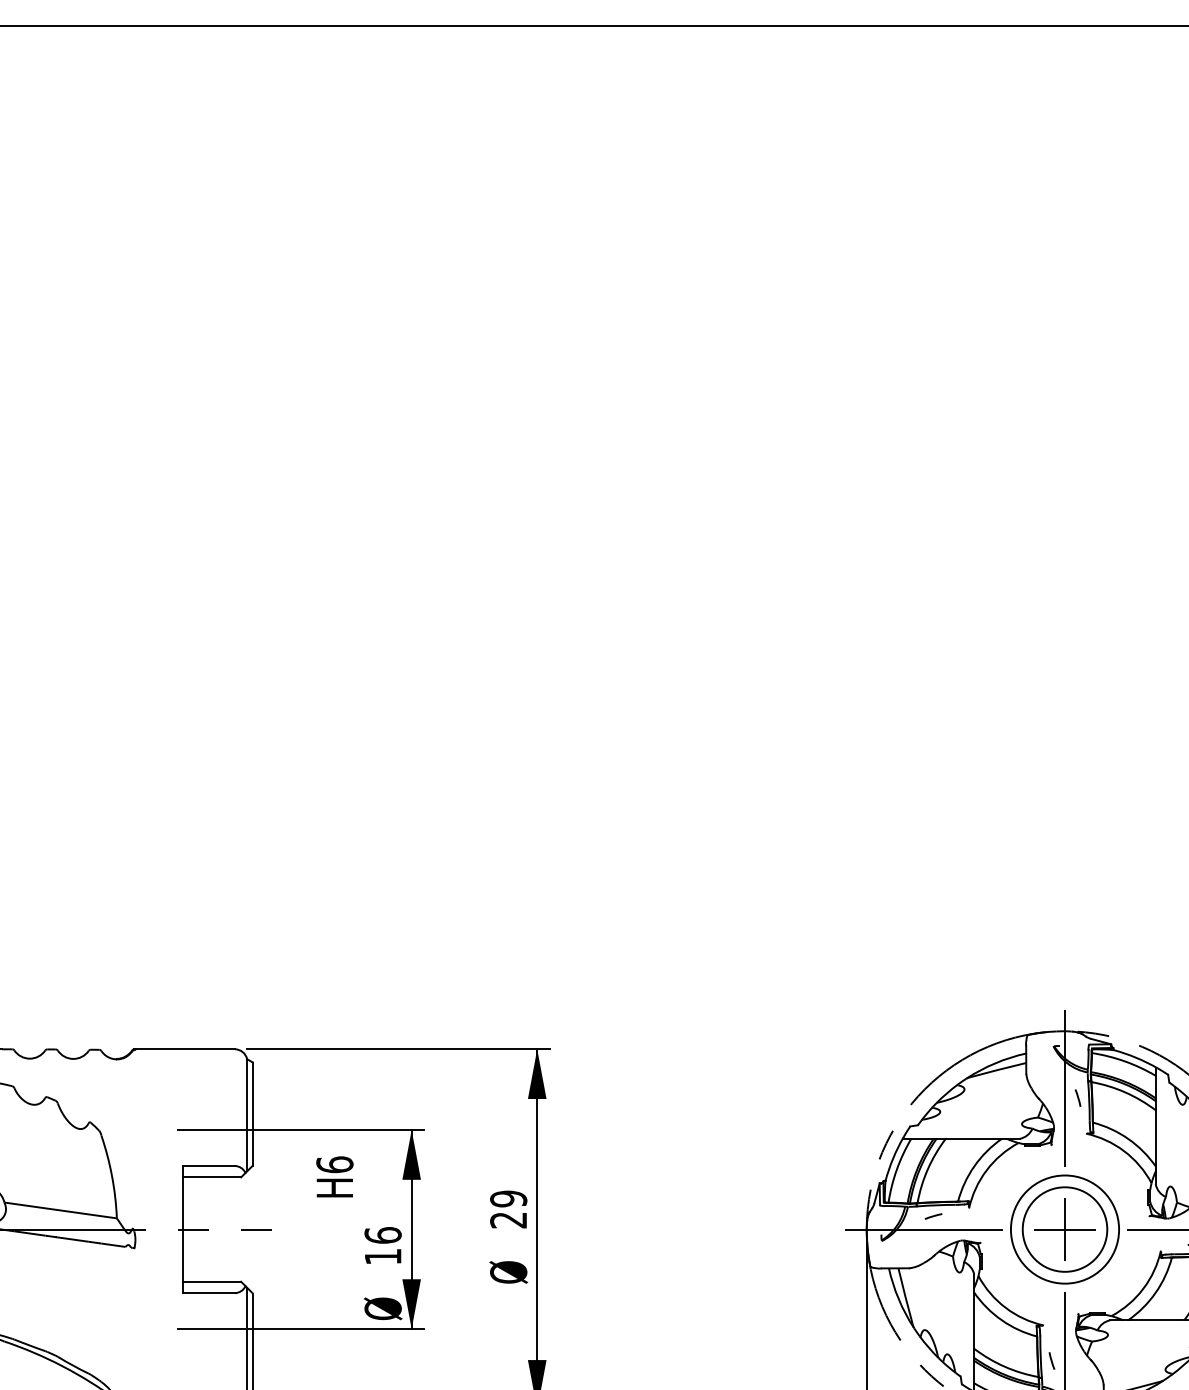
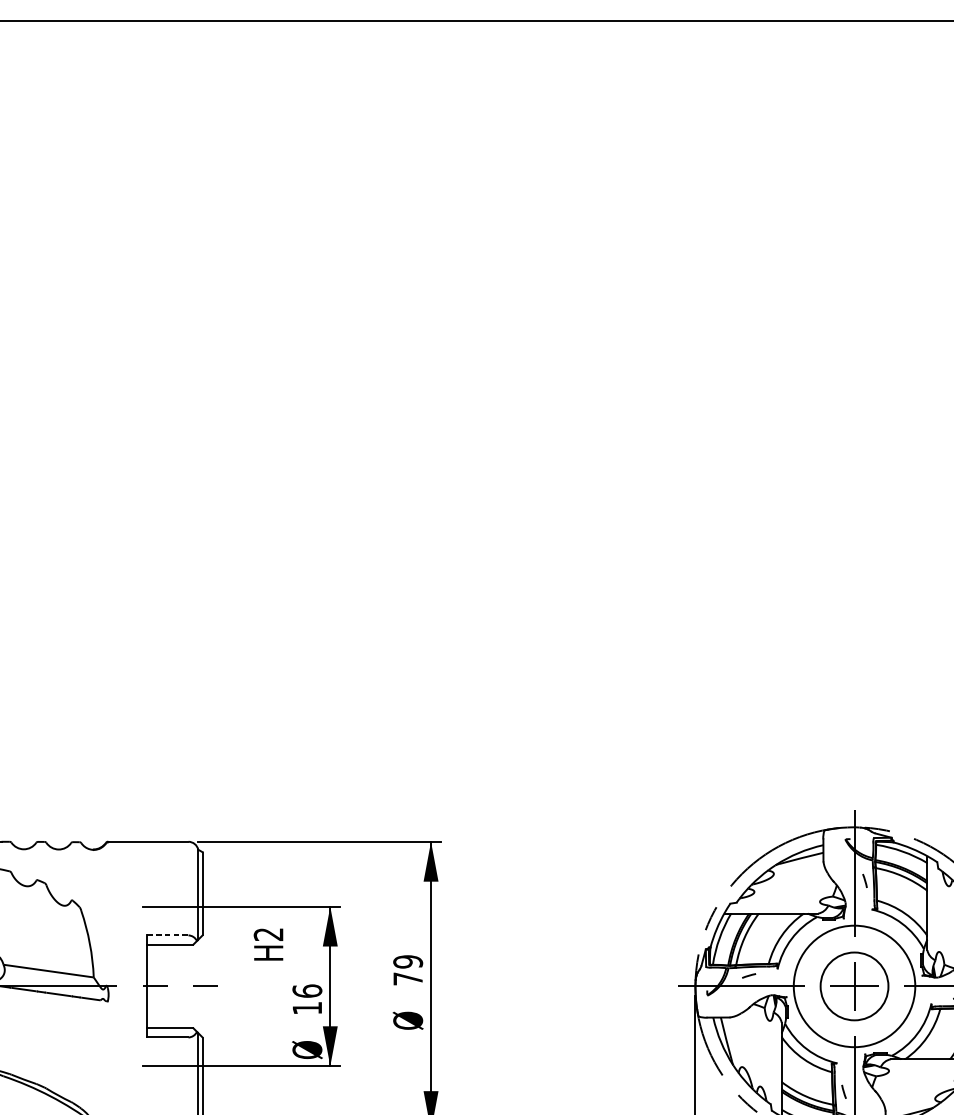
text: (334, 1164) -> (268, 934), H6 -> H2
line: (209, 1165) -> (168, 935), solid -> dashed
text: (508, 1220) -> (407, 979), 29 -> 79
circle: (1064, 1229) -> (854, 986), size x1.4

